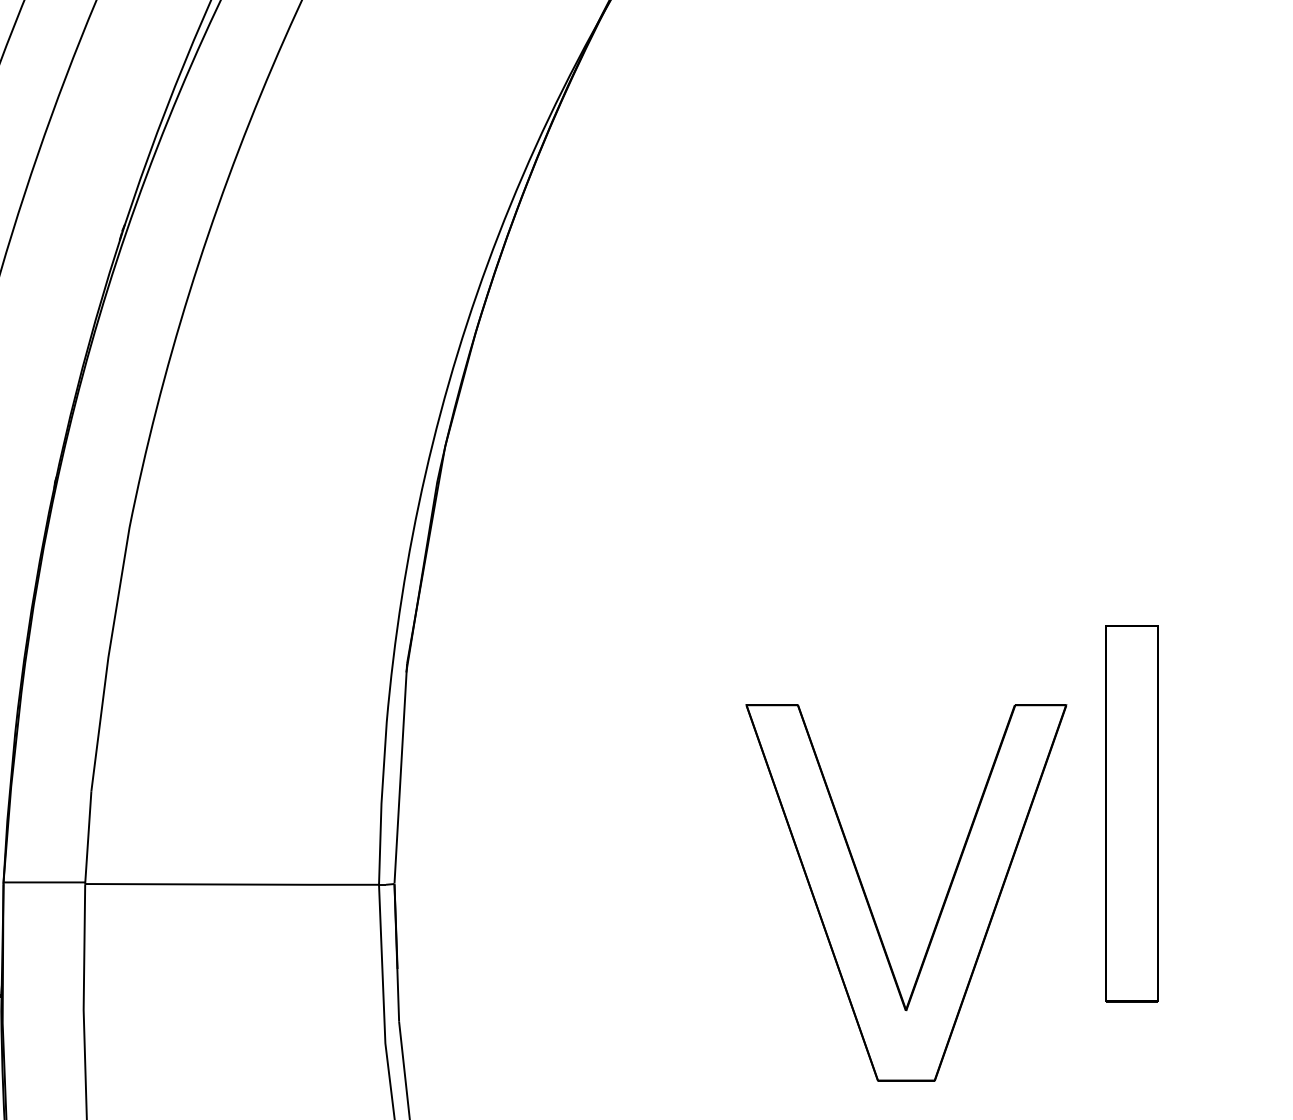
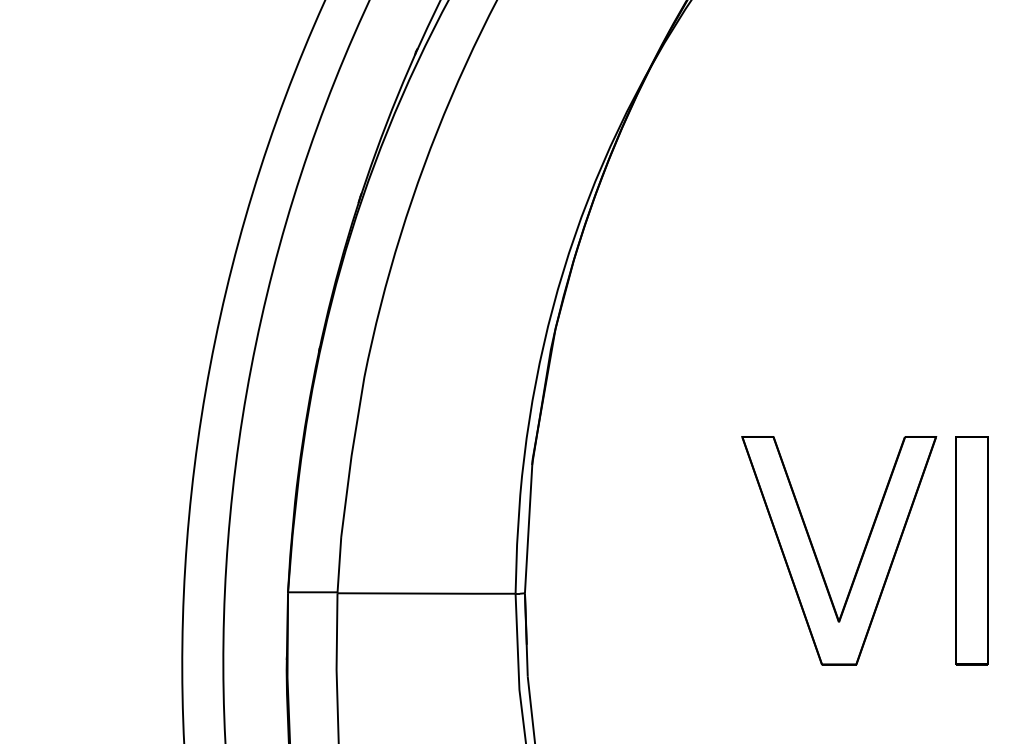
part: (941, 904) -> (860, 557), moved

